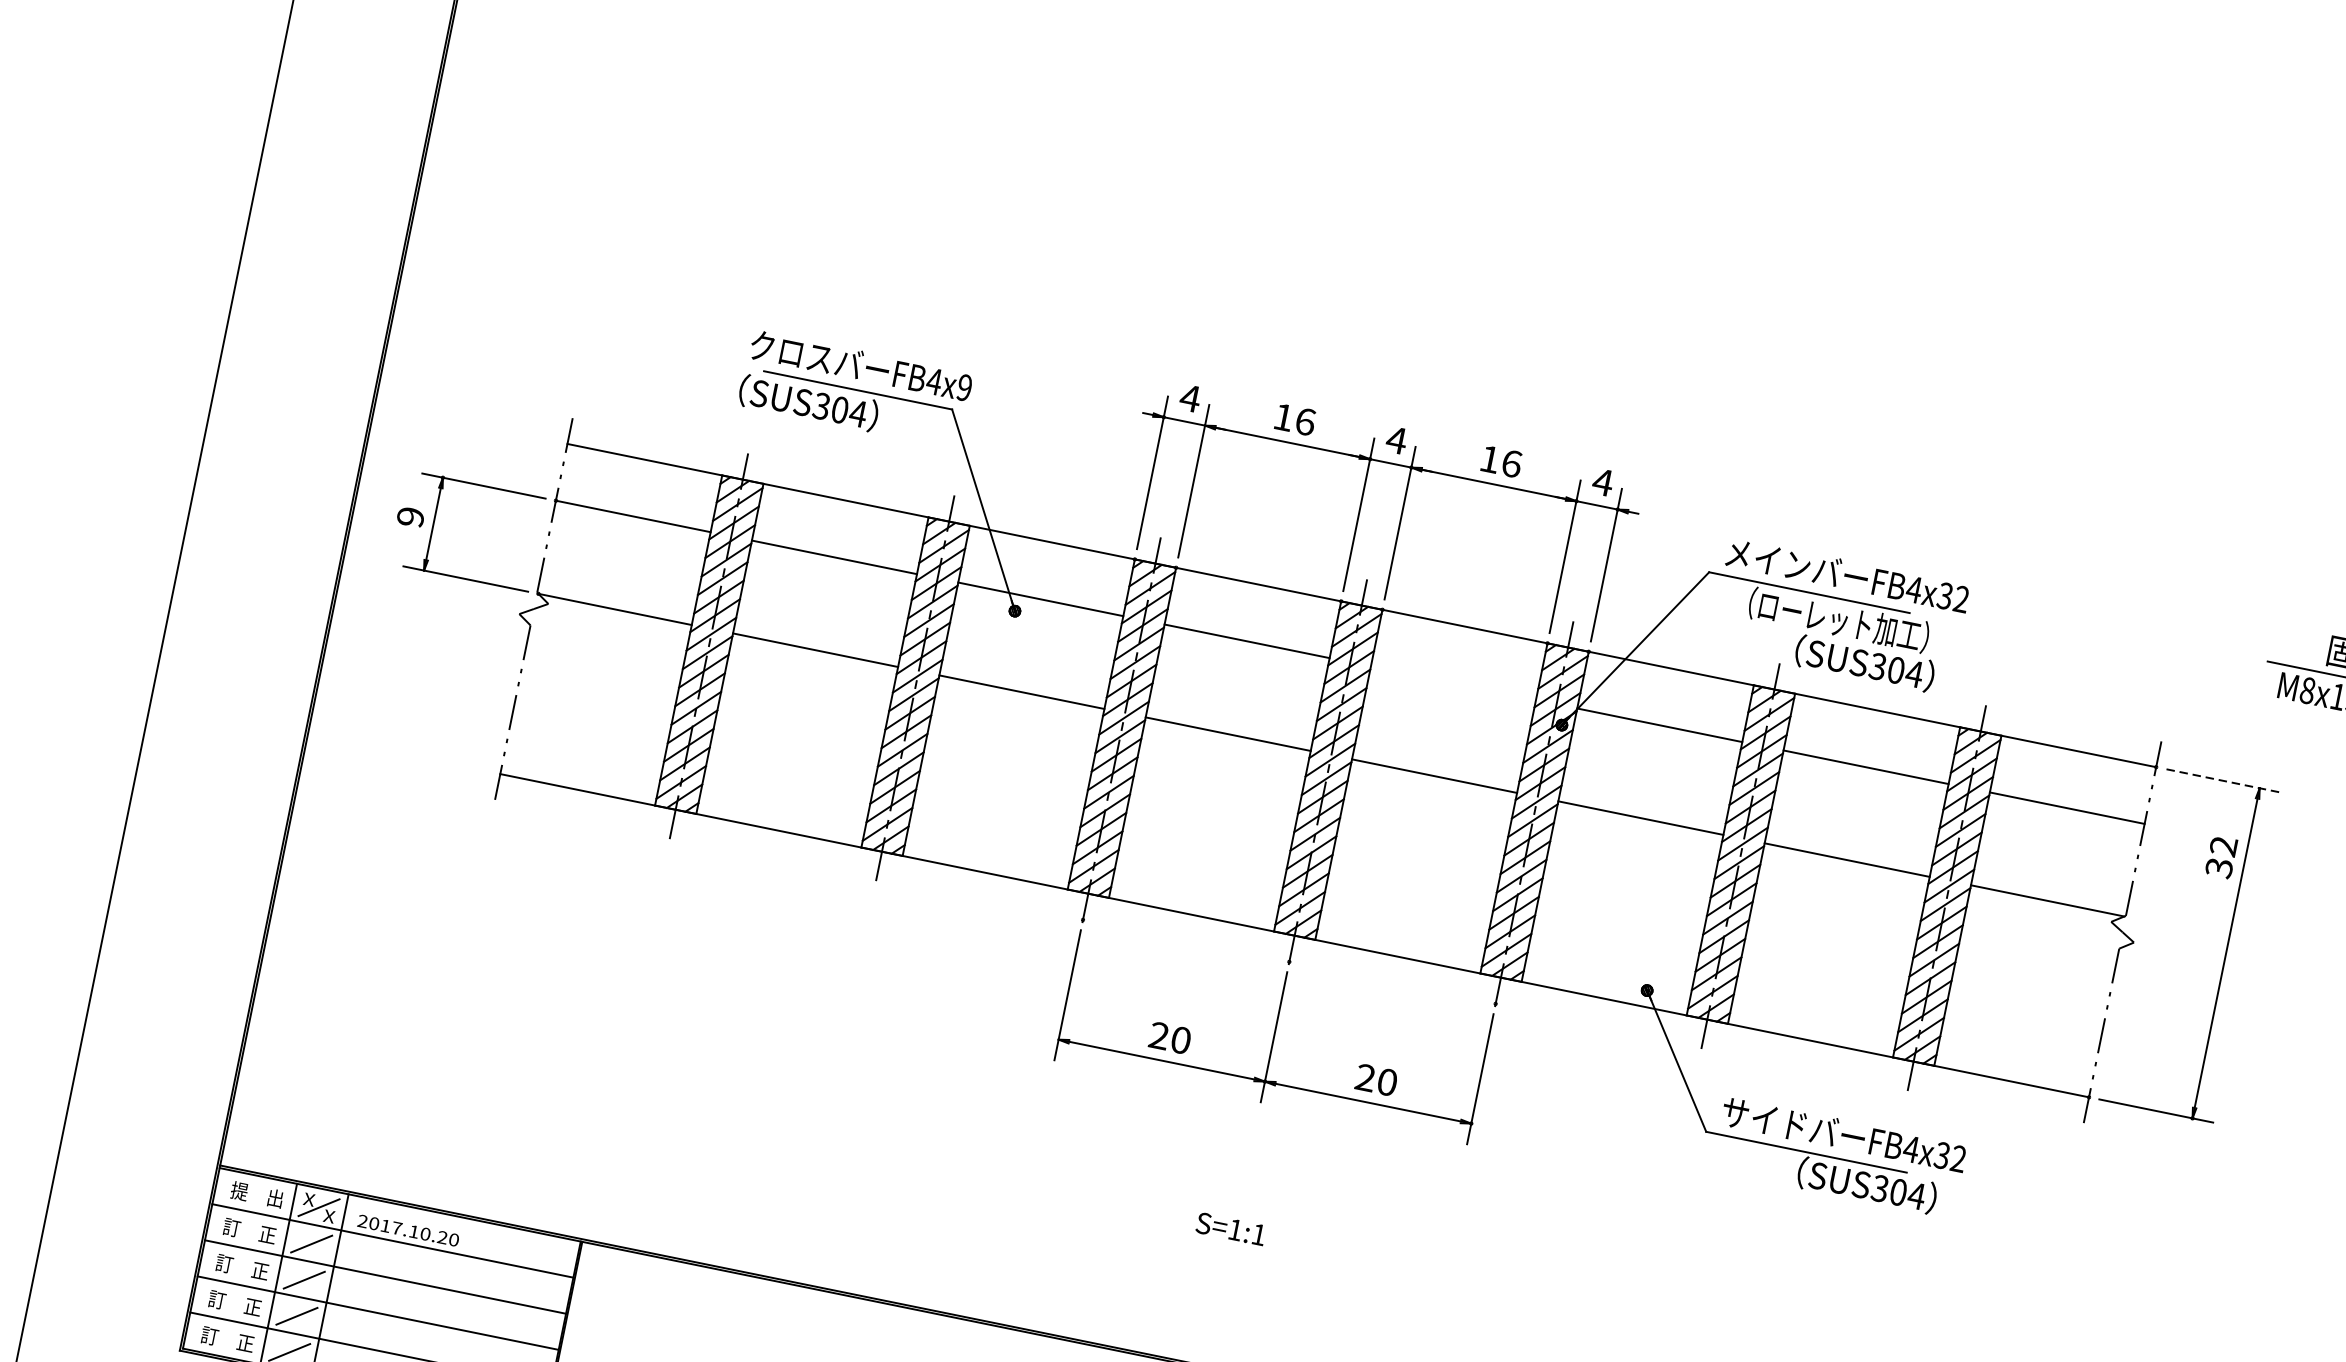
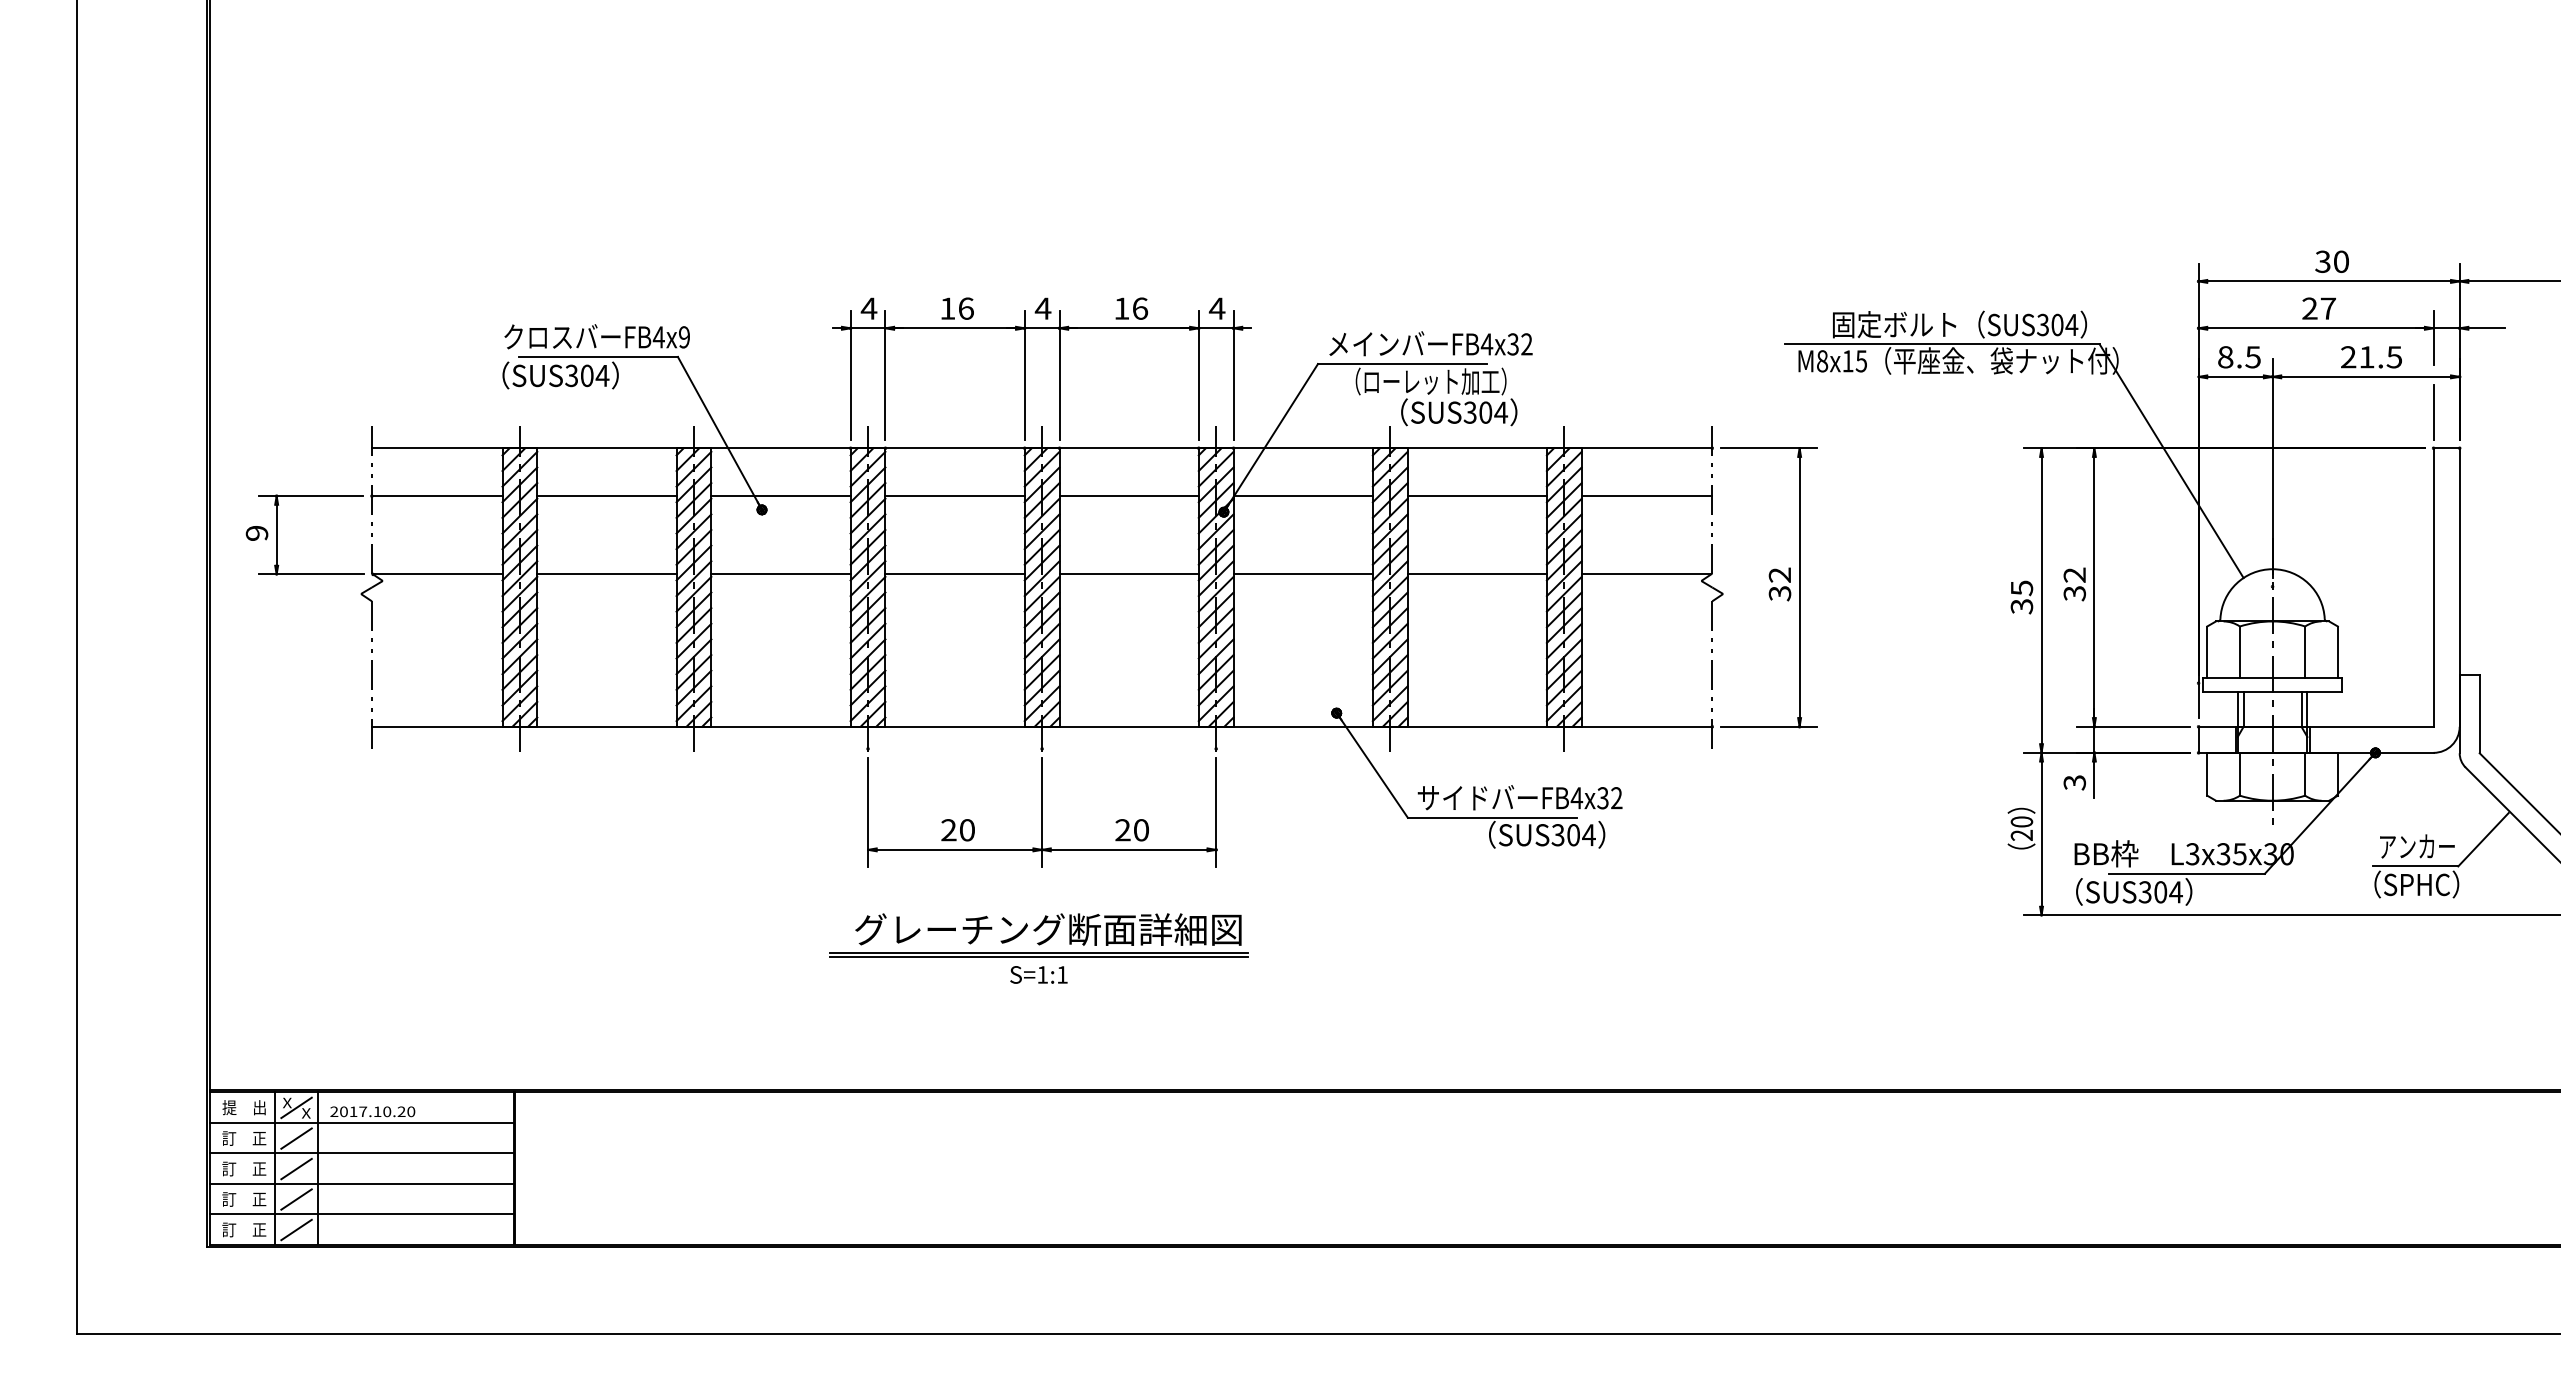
line: (1452, 683) -> (1128, 496), added
line: (2223, 781) -> (1769, 448), dashed -> solid
text: (2220, 857) -> (1779, 584), moved
part: (1240, 1182) -> (1038, 935), added

